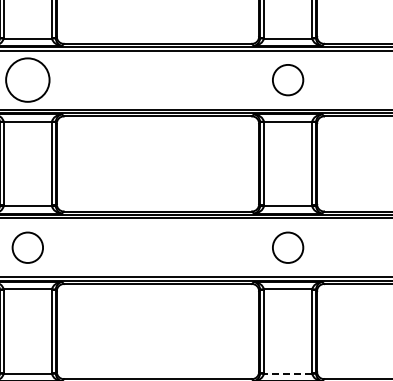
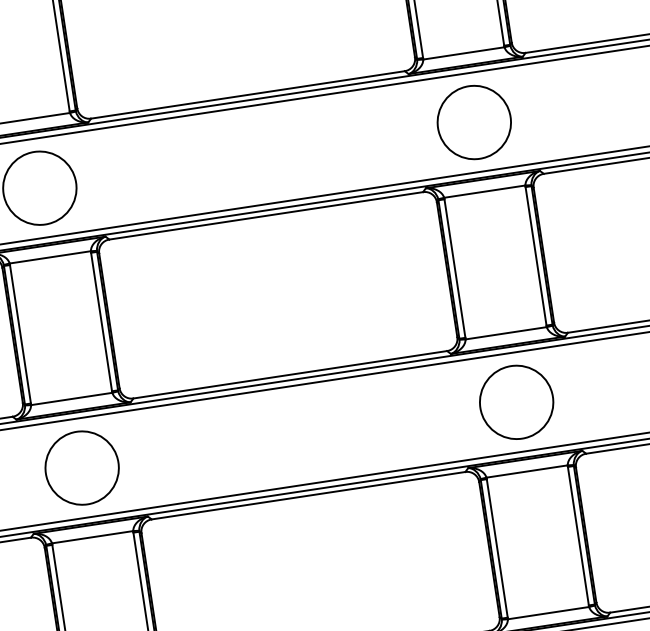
circle: (287, 79) -> (473, 121), size x1.43
circle: (27, 247) -> (81, 467), size x1.43
circle: (287, 247) -> (515, 402), size x1.43
line: (287, 374) -> (547, 614), dashed -> solid

